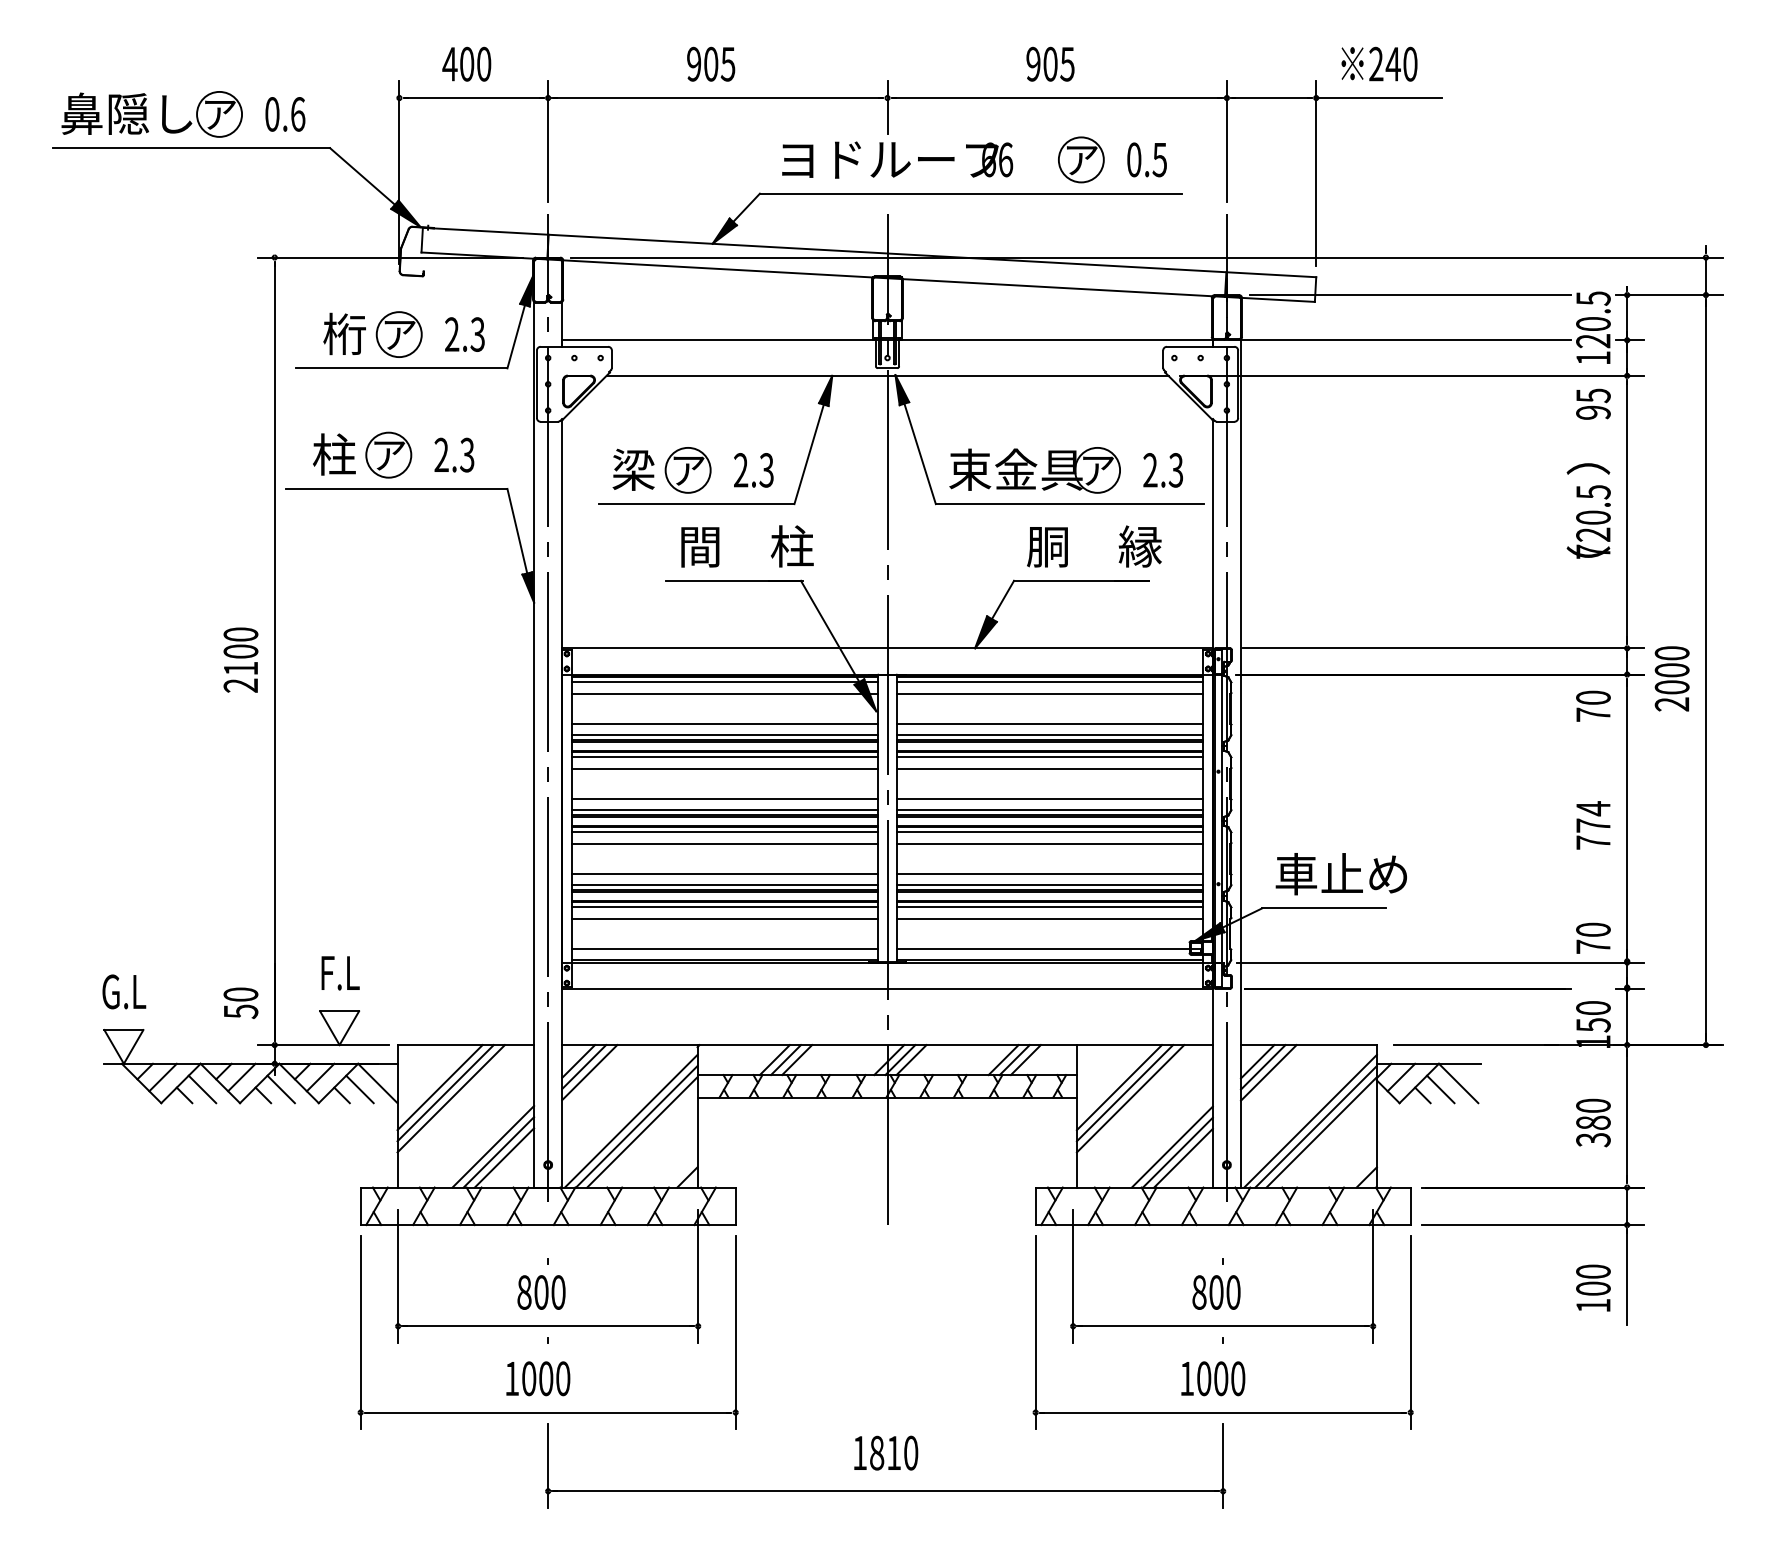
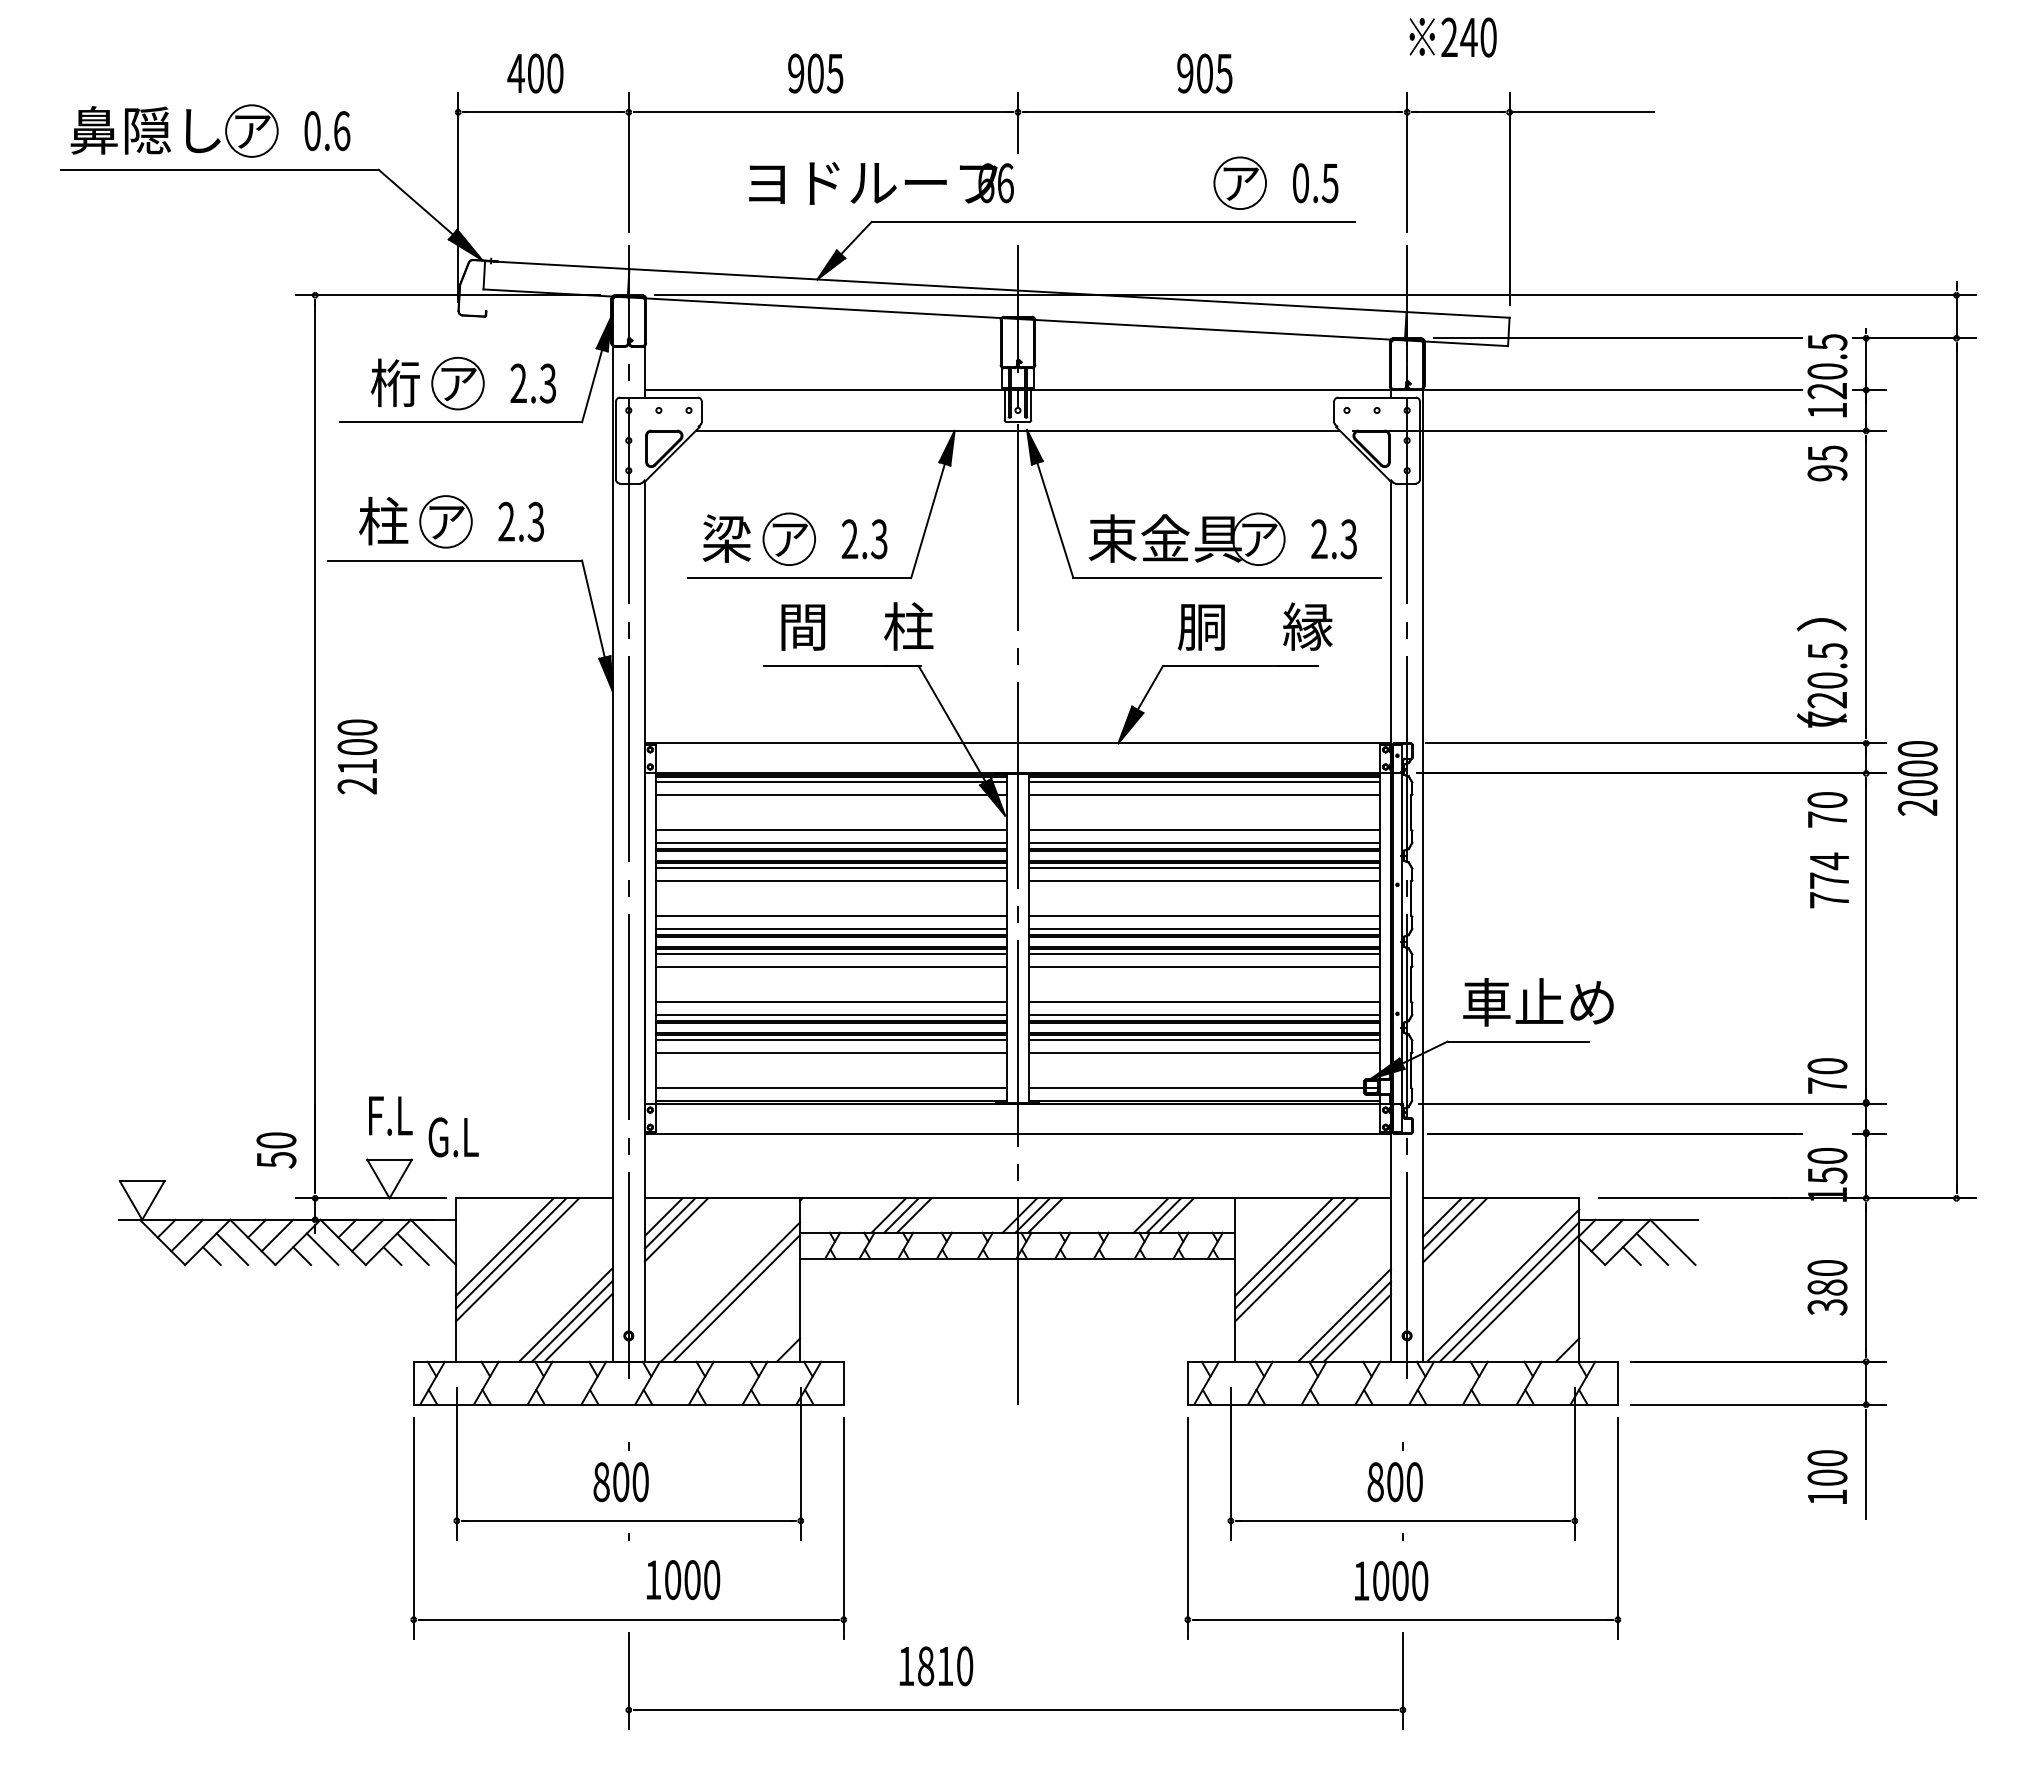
text: (1378, 64) -> (1452, 37), moved
text: (897, 160) -> (881, 183), moved
text: (1588, 510) -> (1821, 672), moved
text: (240, 659) -> (357, 756), moved
text: (1593, 825) -> (1829, 880), moved
text: (124, 992) -> (453, 1137), moved
line: (631, 1121) -> (724, 1285), removed
text: (538, 1378) -> (683, 1579), moved
text: (886, 1453) -> (936, 1666), moved

